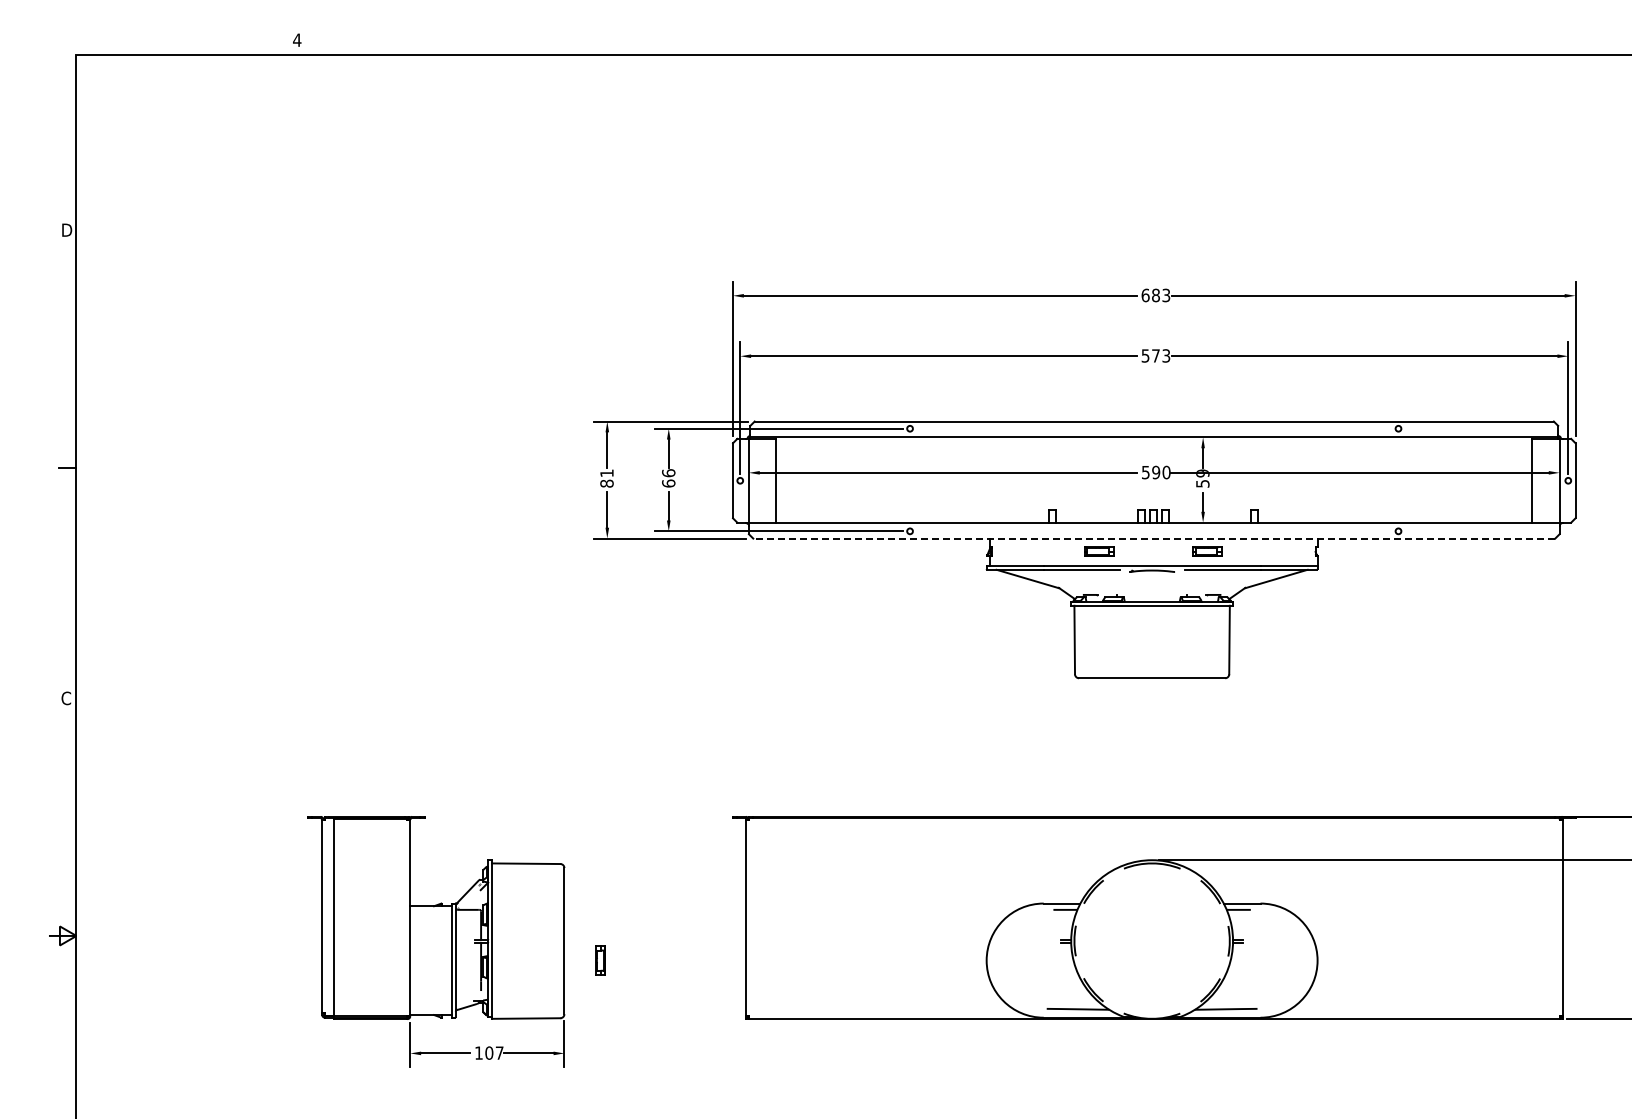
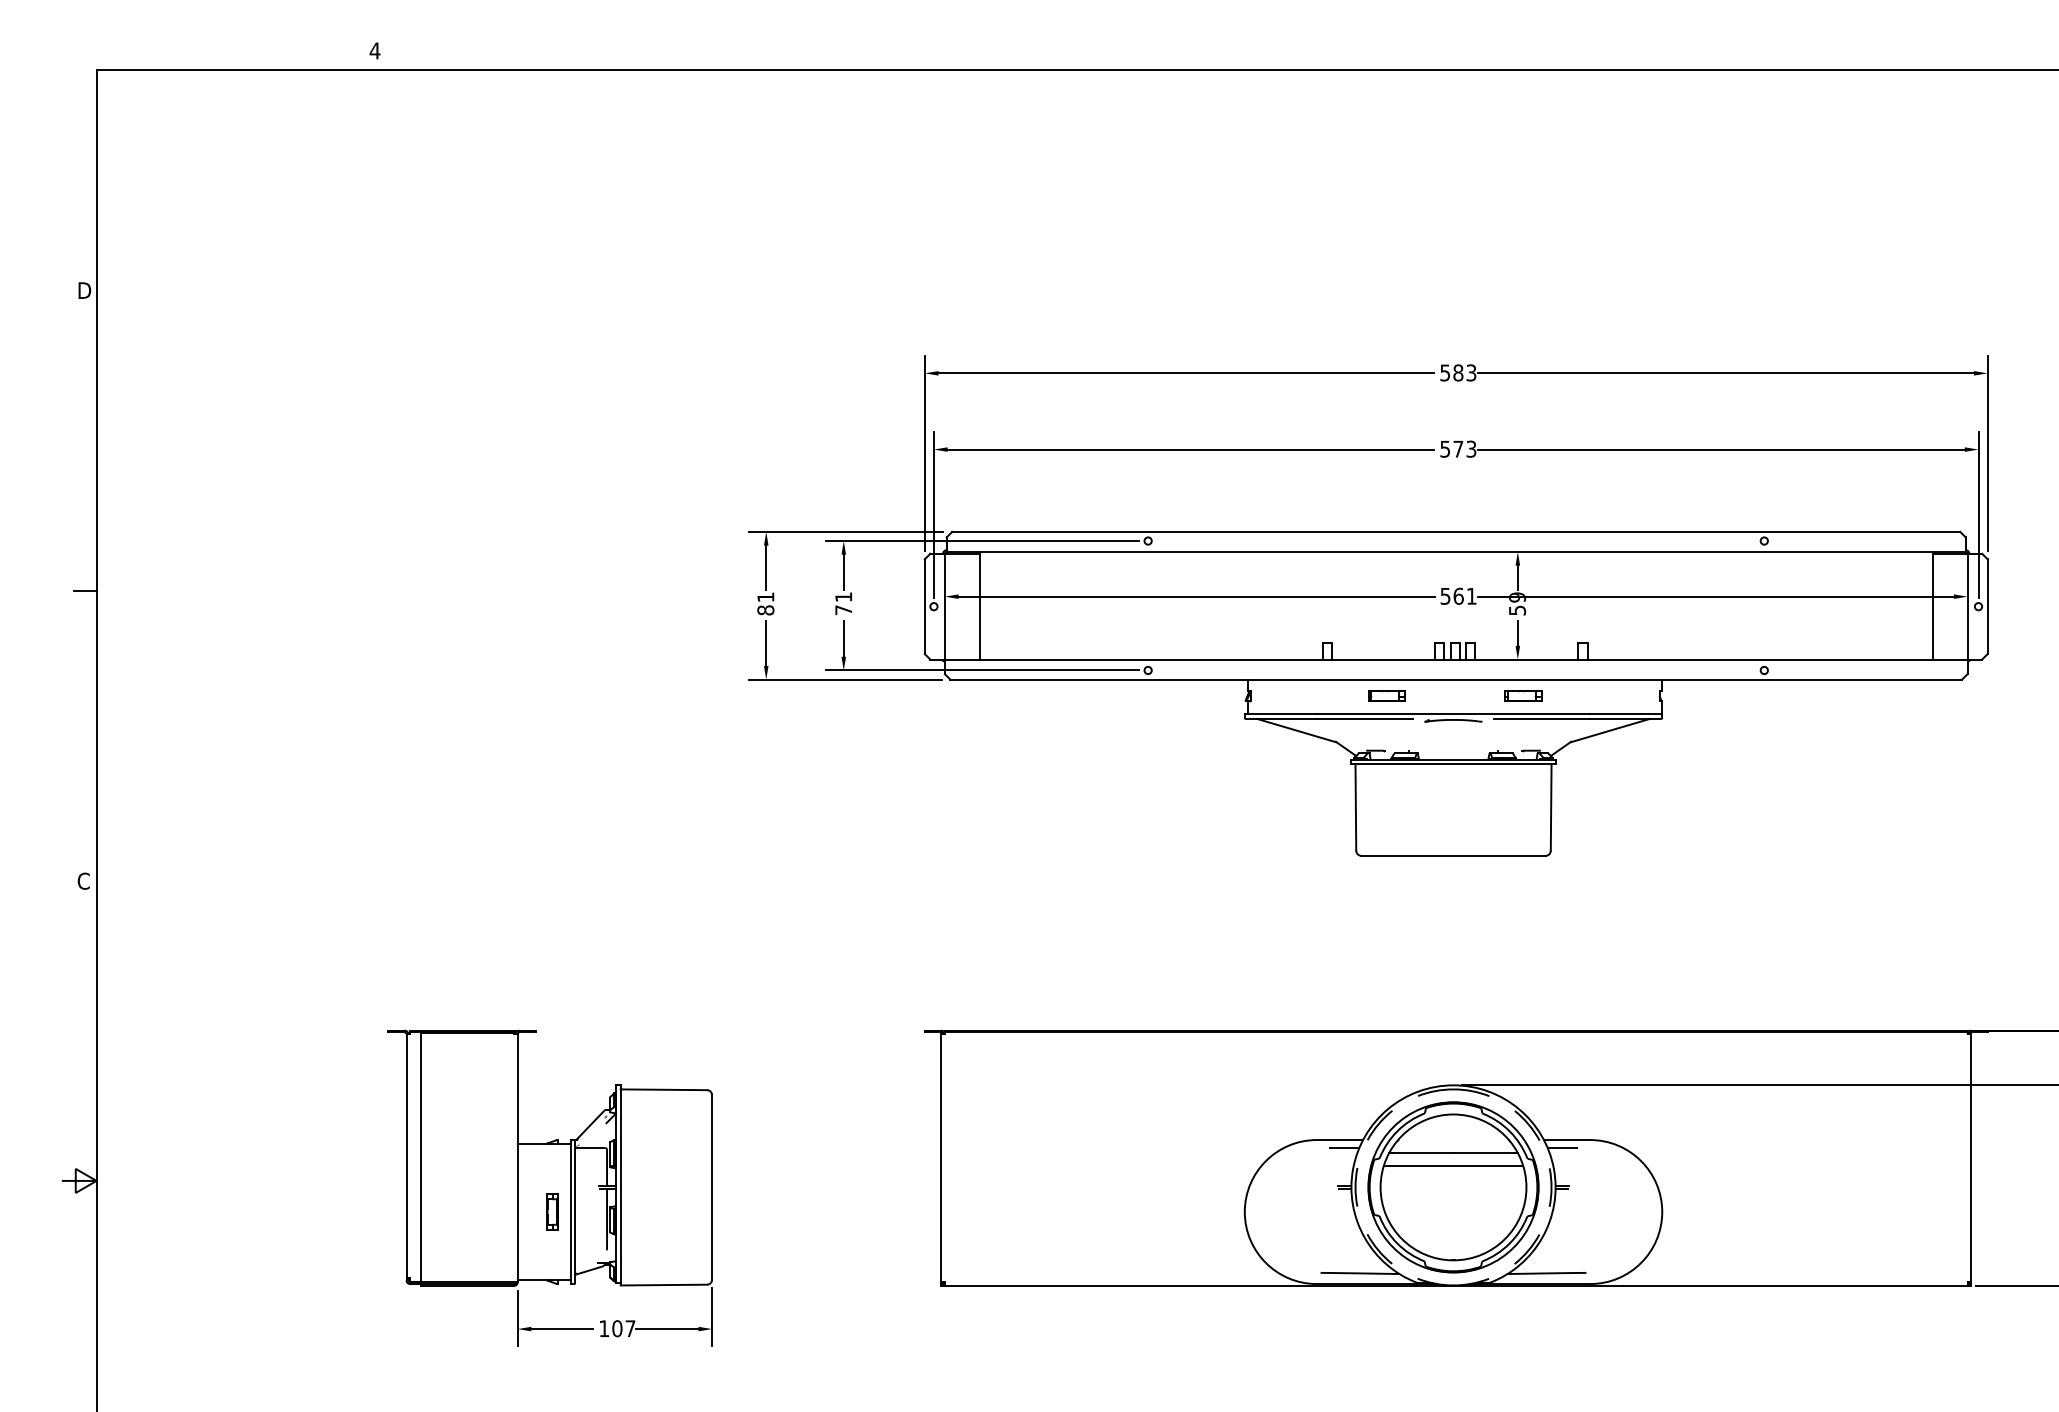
text: (1145, 295) -> (1445, 372), 683 -> 583
text: (1161, 472) -> (1465, 596), 590 -> 561
text: (668, 478) -> (843, 603), 66 -> 71
line: (1153, 538) -> (1455, 679), dashed -> solid
part: (1151, 940) -> (1452, 1186), added
part: (600, 960) -> (552, 1211), moved

